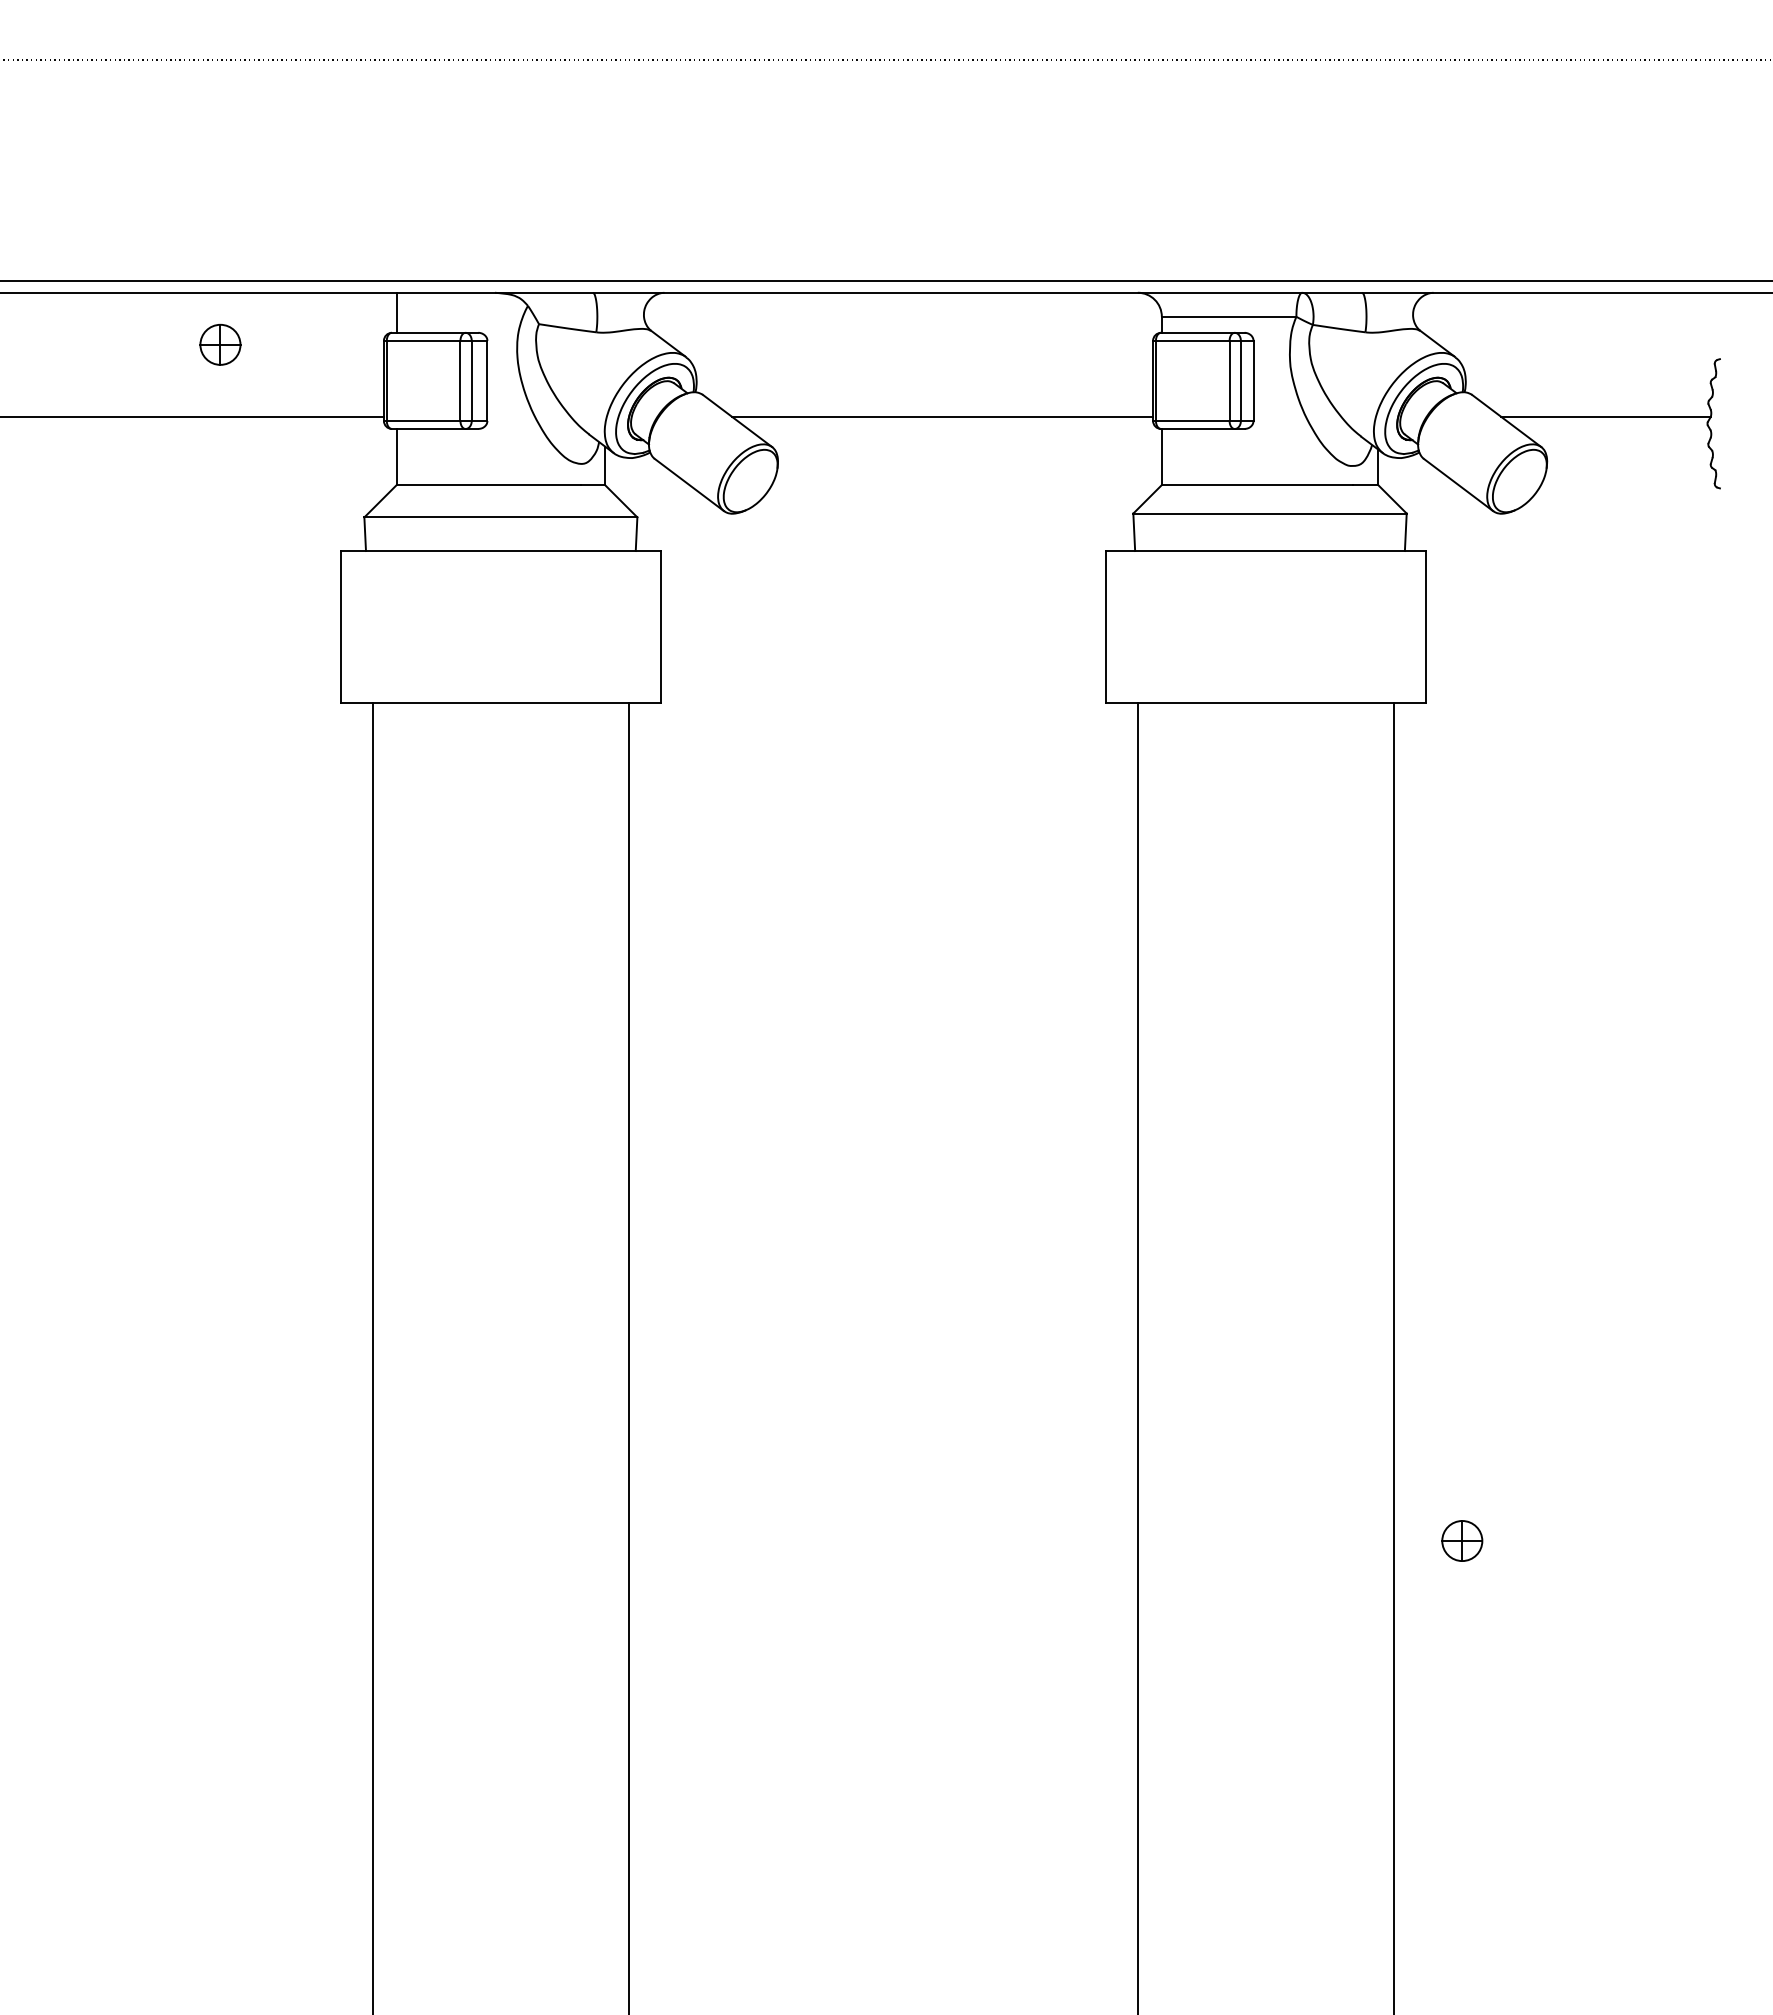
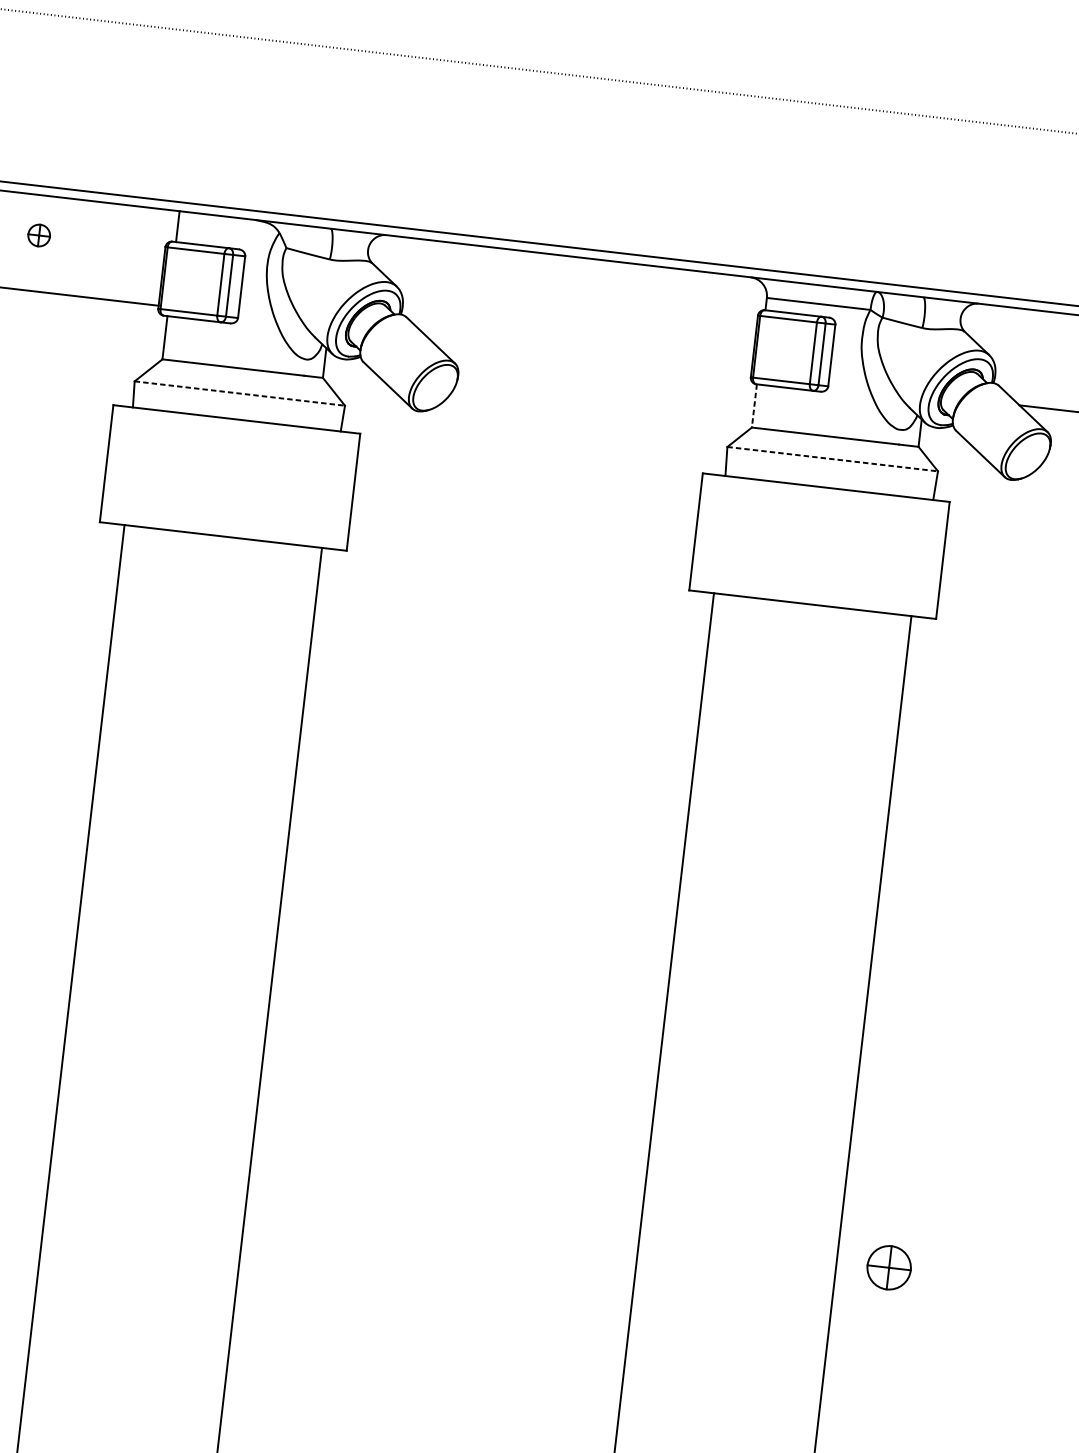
part: (220, 344) -> (39, 235), size x0.7
line: (942, 416) -> (589, 355), removed
line: (1161, 457) -> (754, 406), solid -> dashed
line: (1270, 513) -> (833, 459), solid -> dashed
line: (501, 517) -> (240, 393), solid -> dashed
part: (1462, 1540) -> (889, 1267), size x1.4

